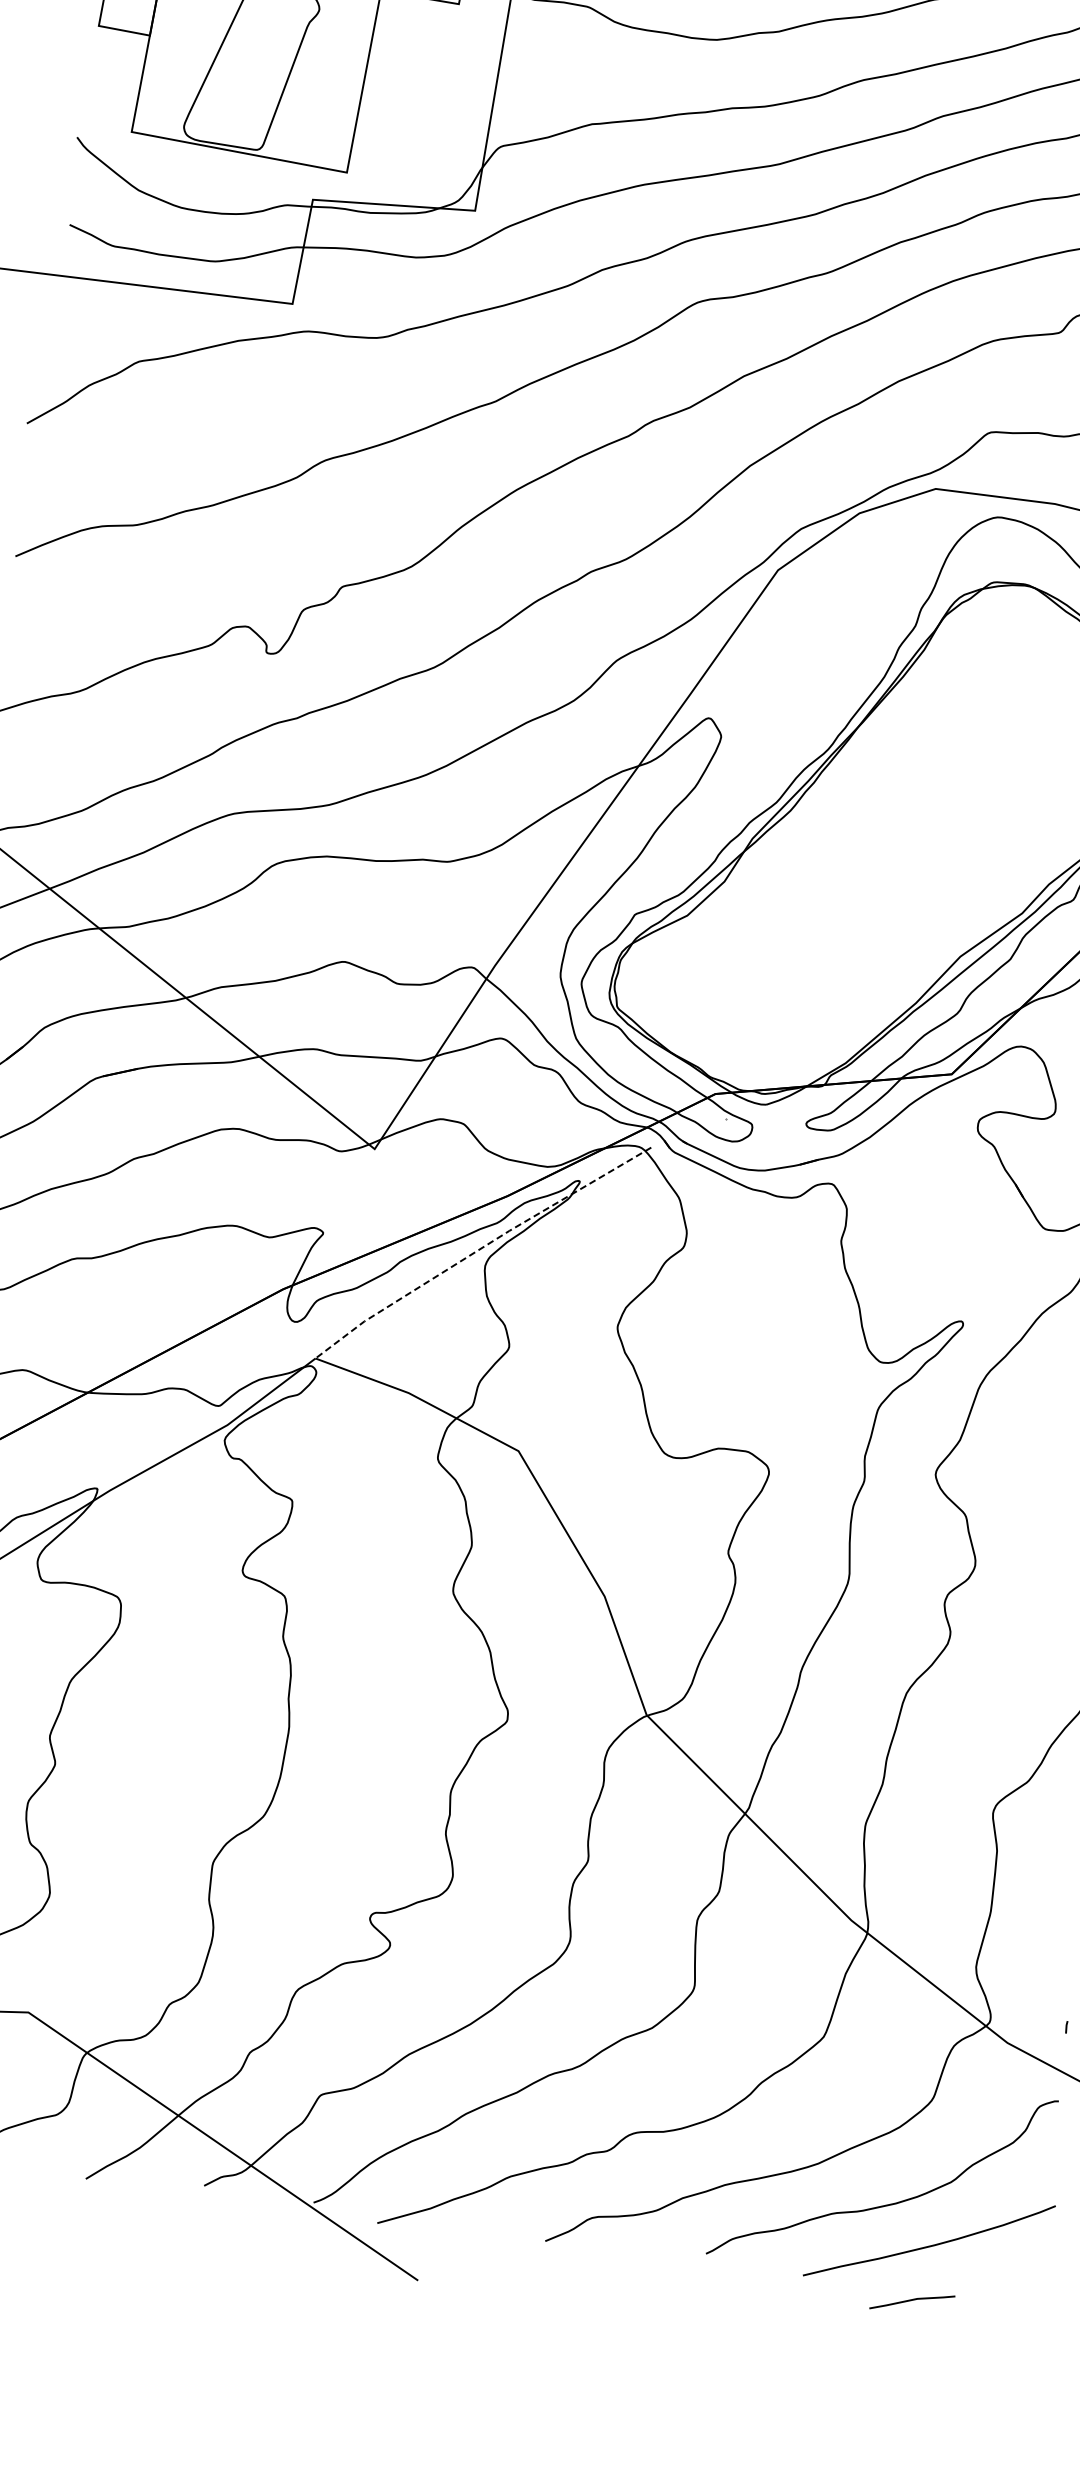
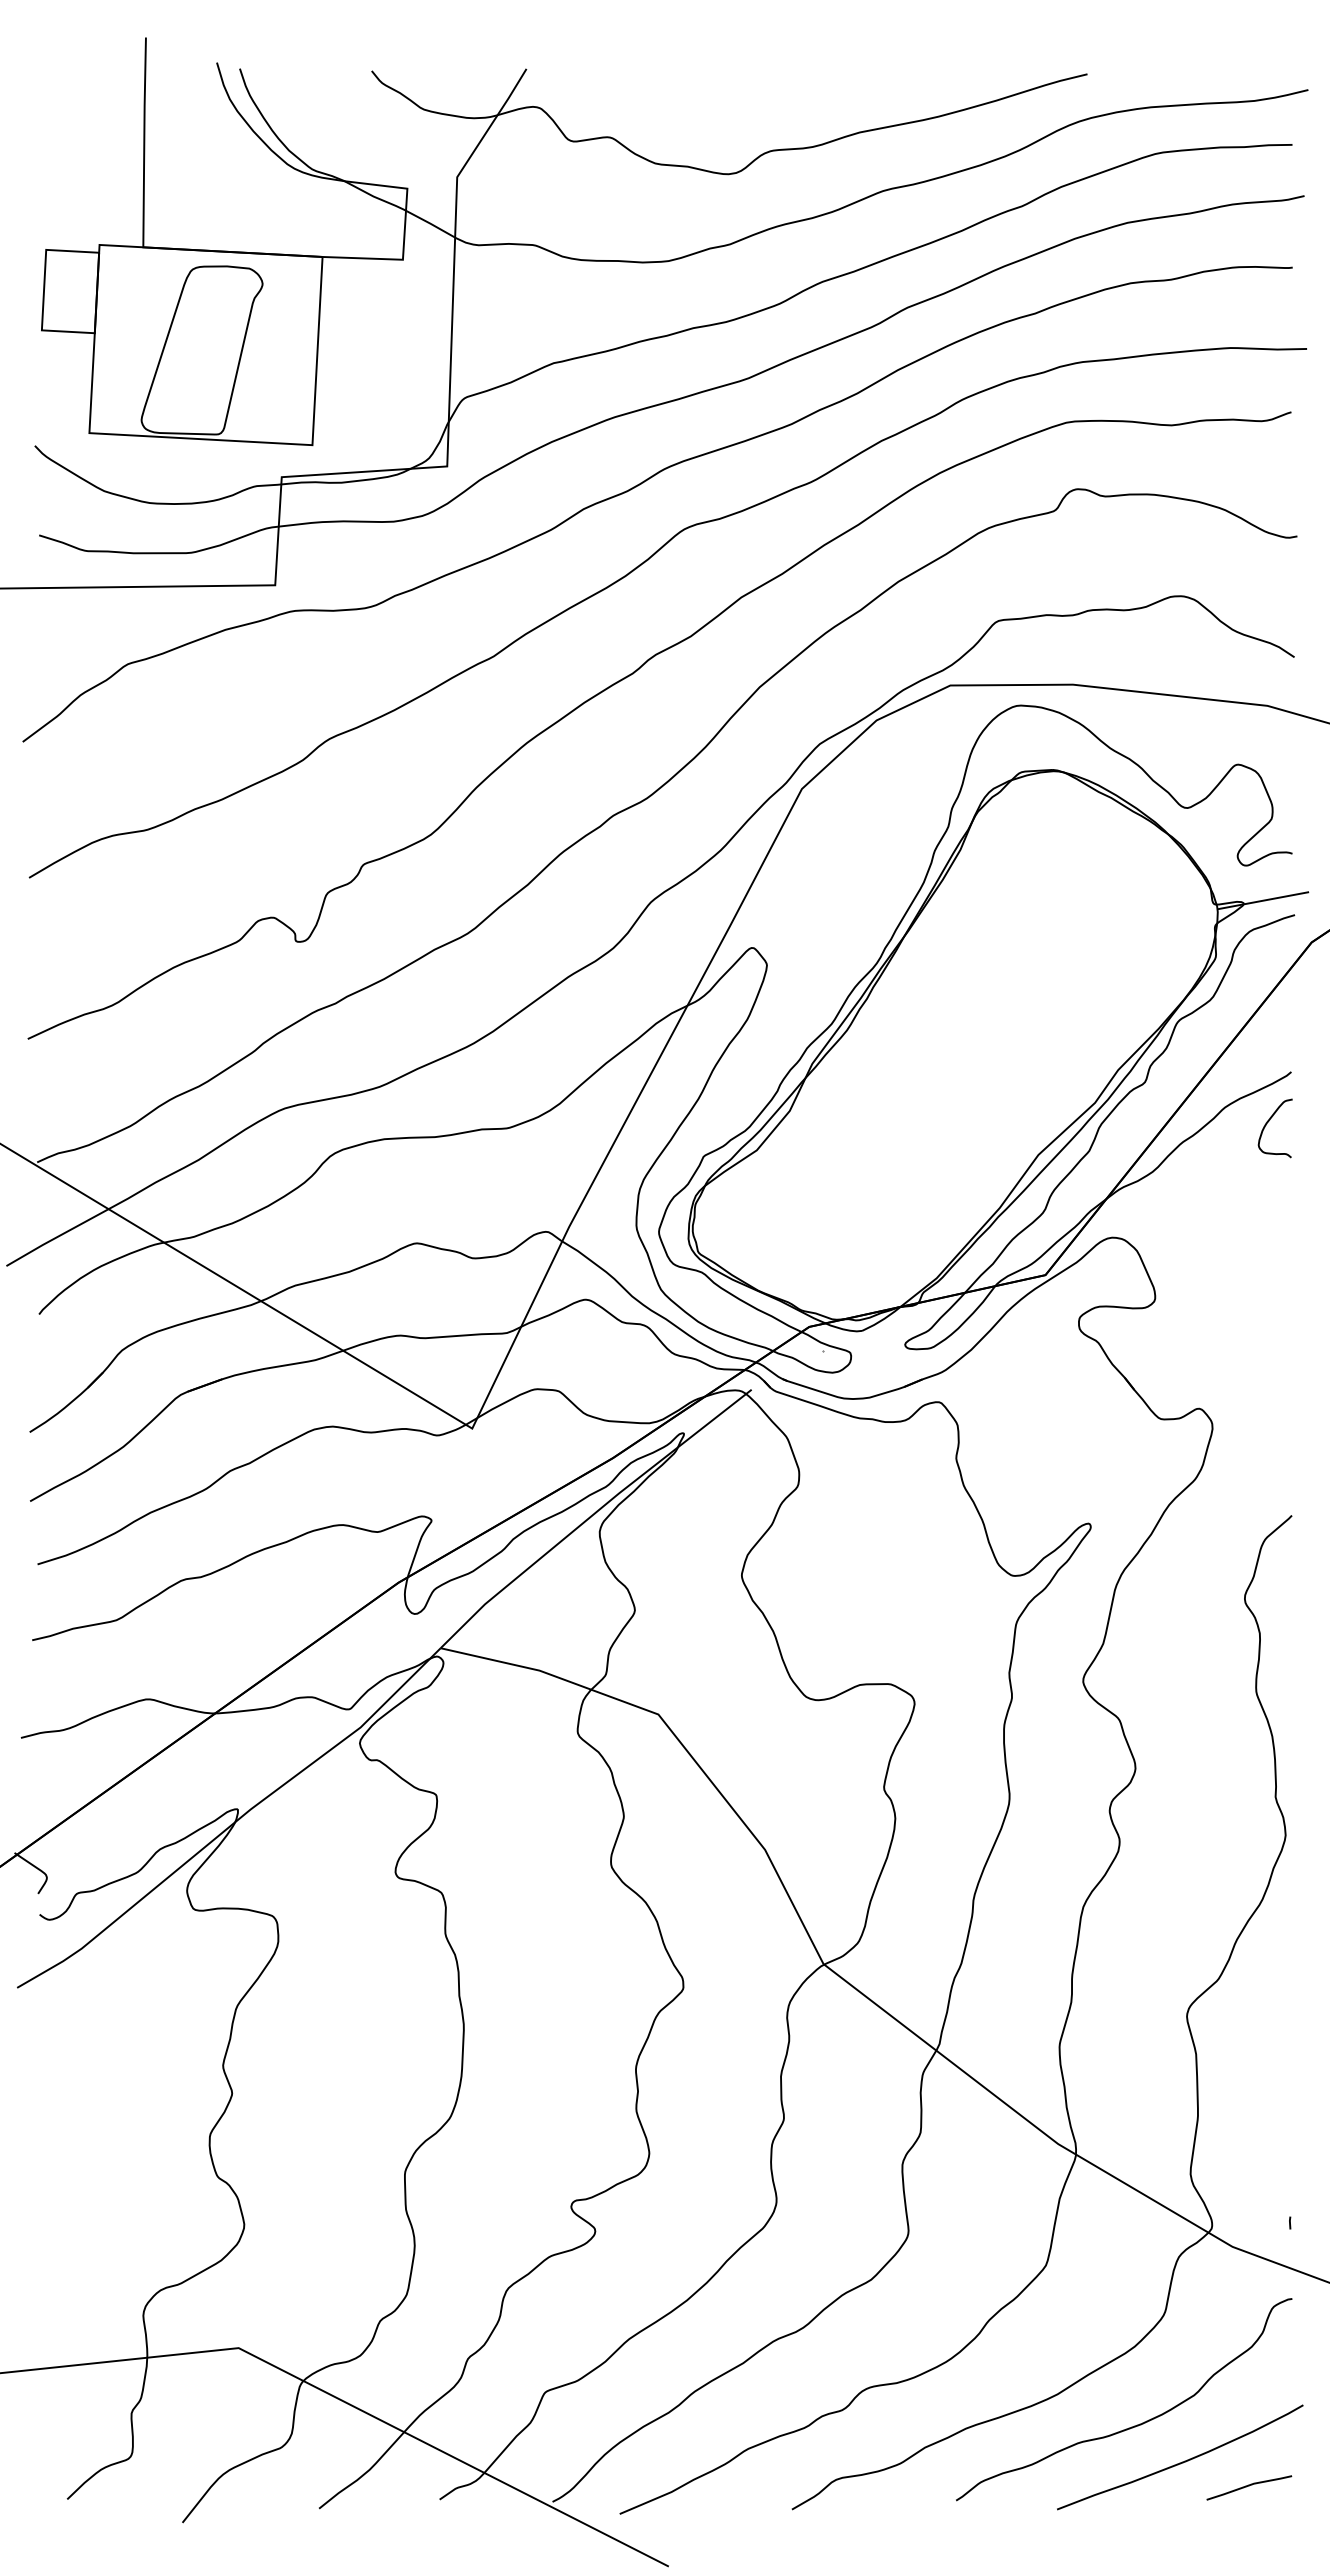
line: (480, 1249) -> (592, 1515), dashed -> solid
line: (912, 2301) -> (1249, 2486), moved

